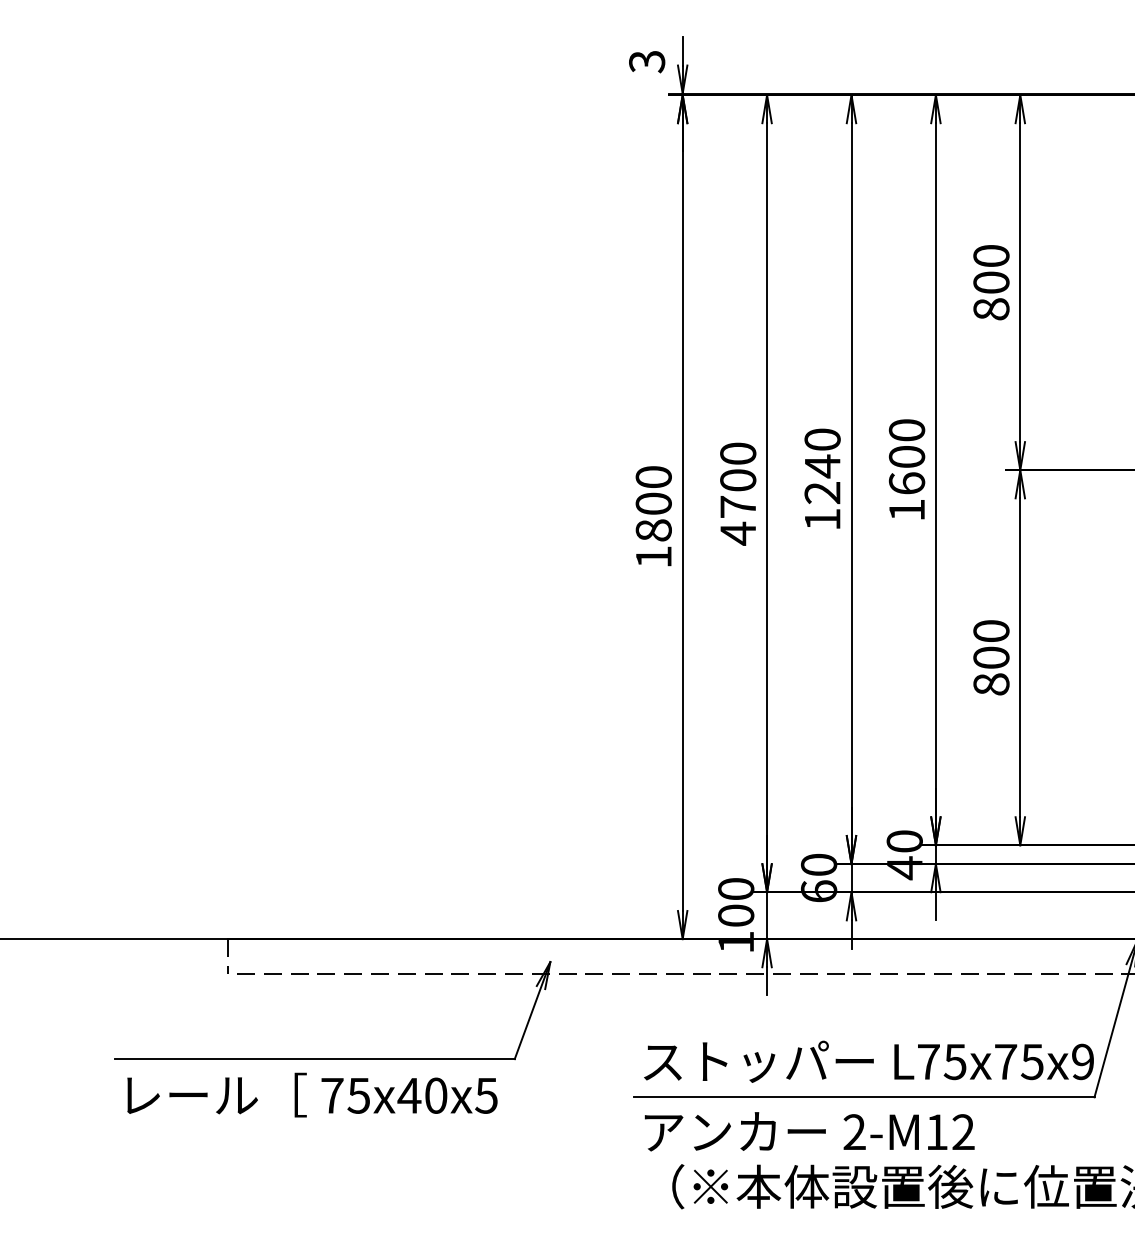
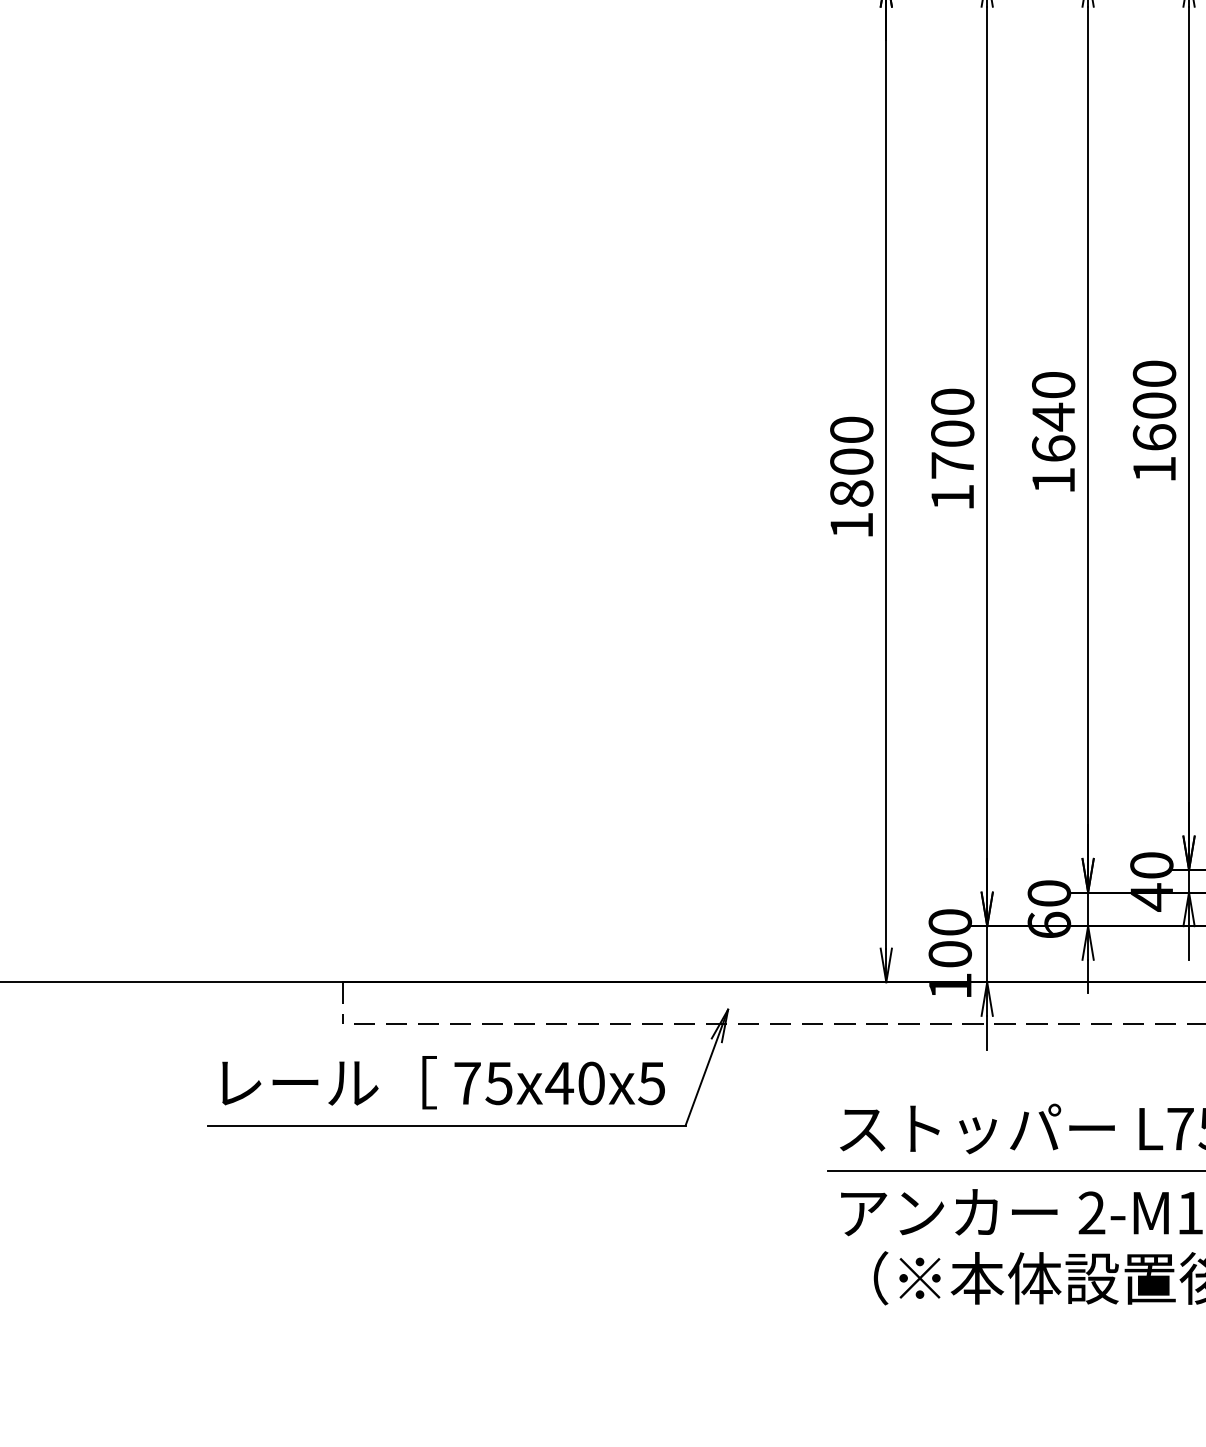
text: (822, 492) -> (1053, 448), 1240 -> 1640
text: (737, 533) -> (951, 497), 4700 -> 1700
text: (312, 1094) -> (443, 1081), moved

